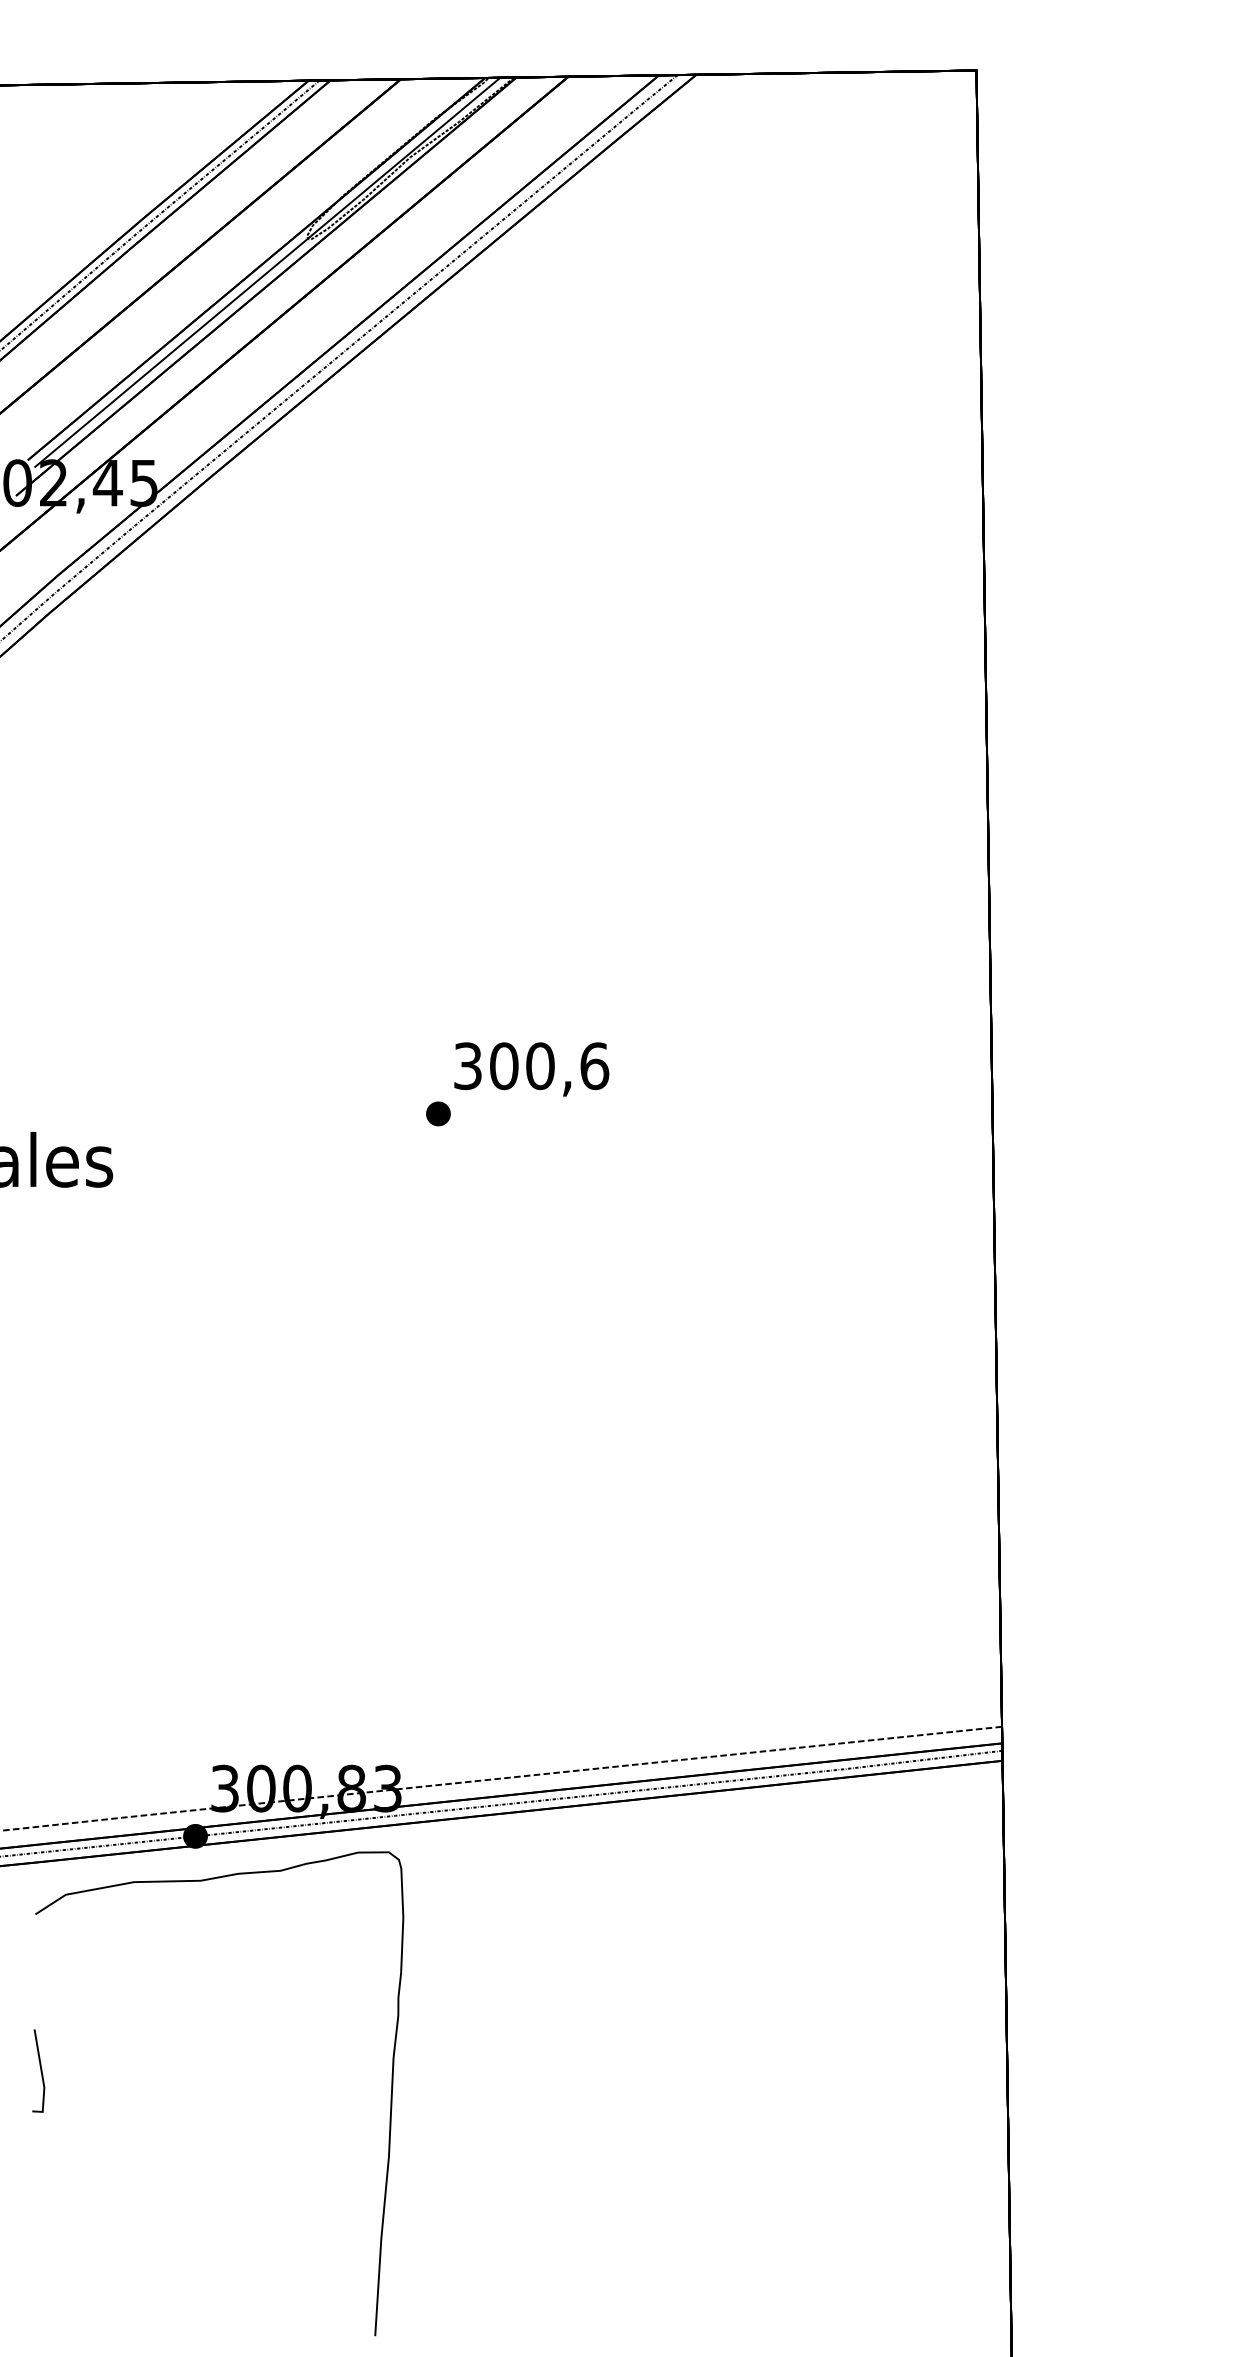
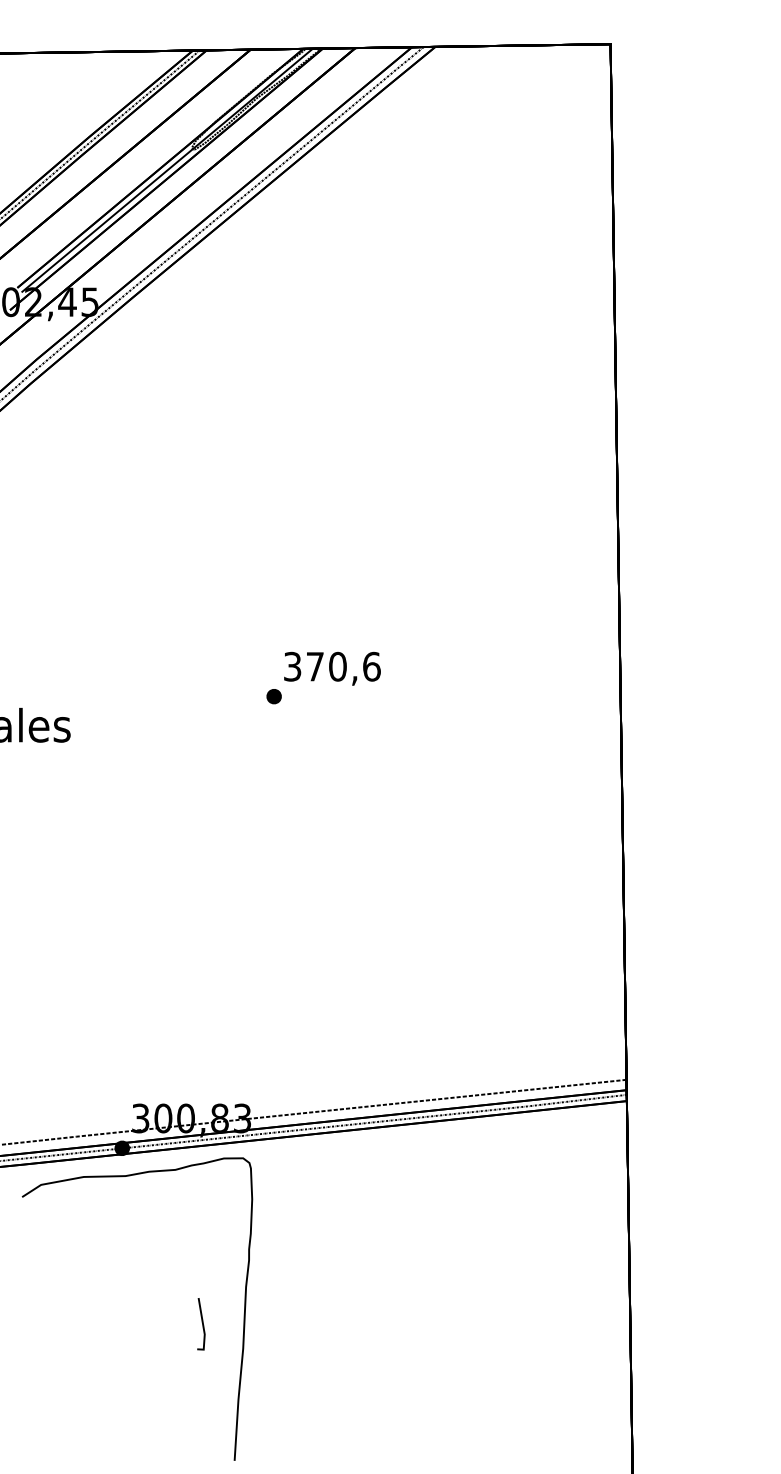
text: (504, 1065) -> (315, 666), 300,6 -> 370,6
line: (40, 2071) -> (202, 1324), moved

